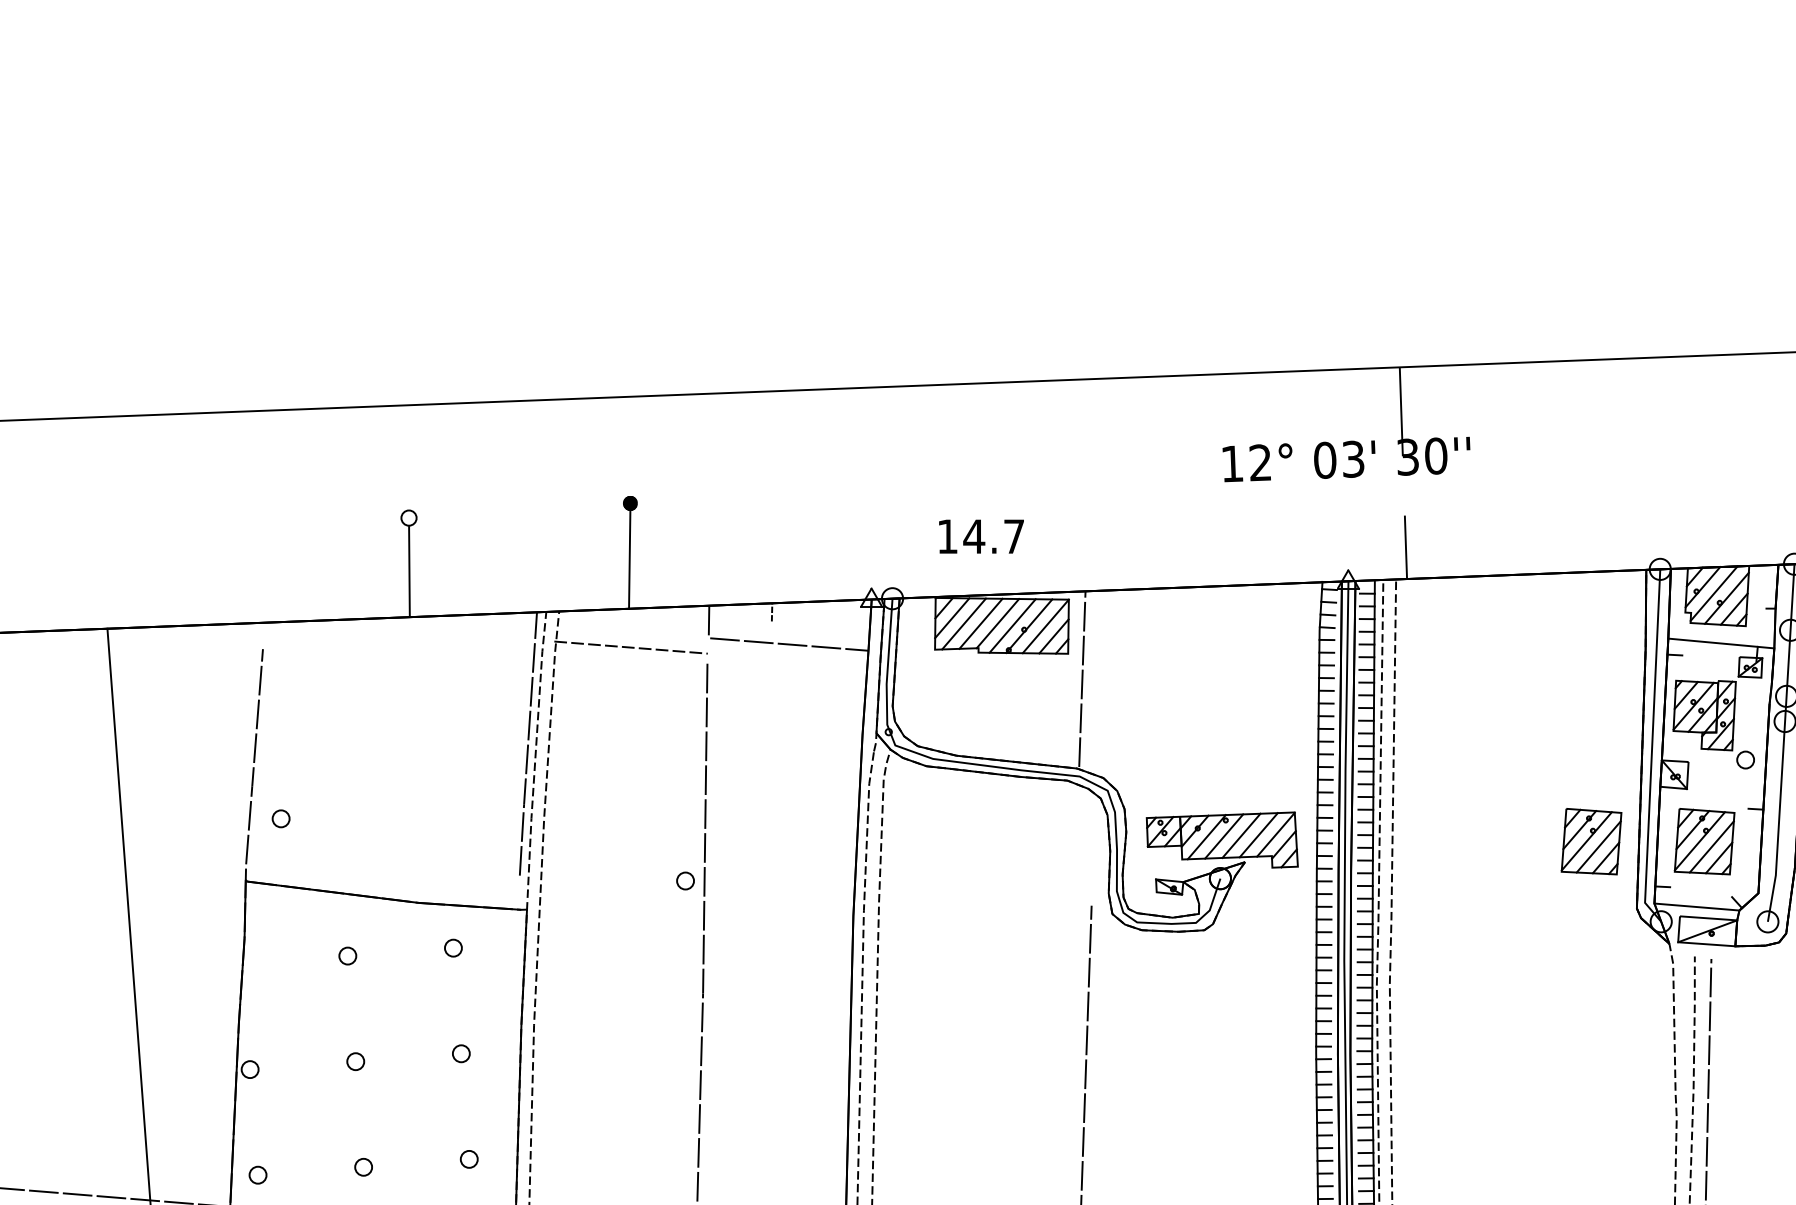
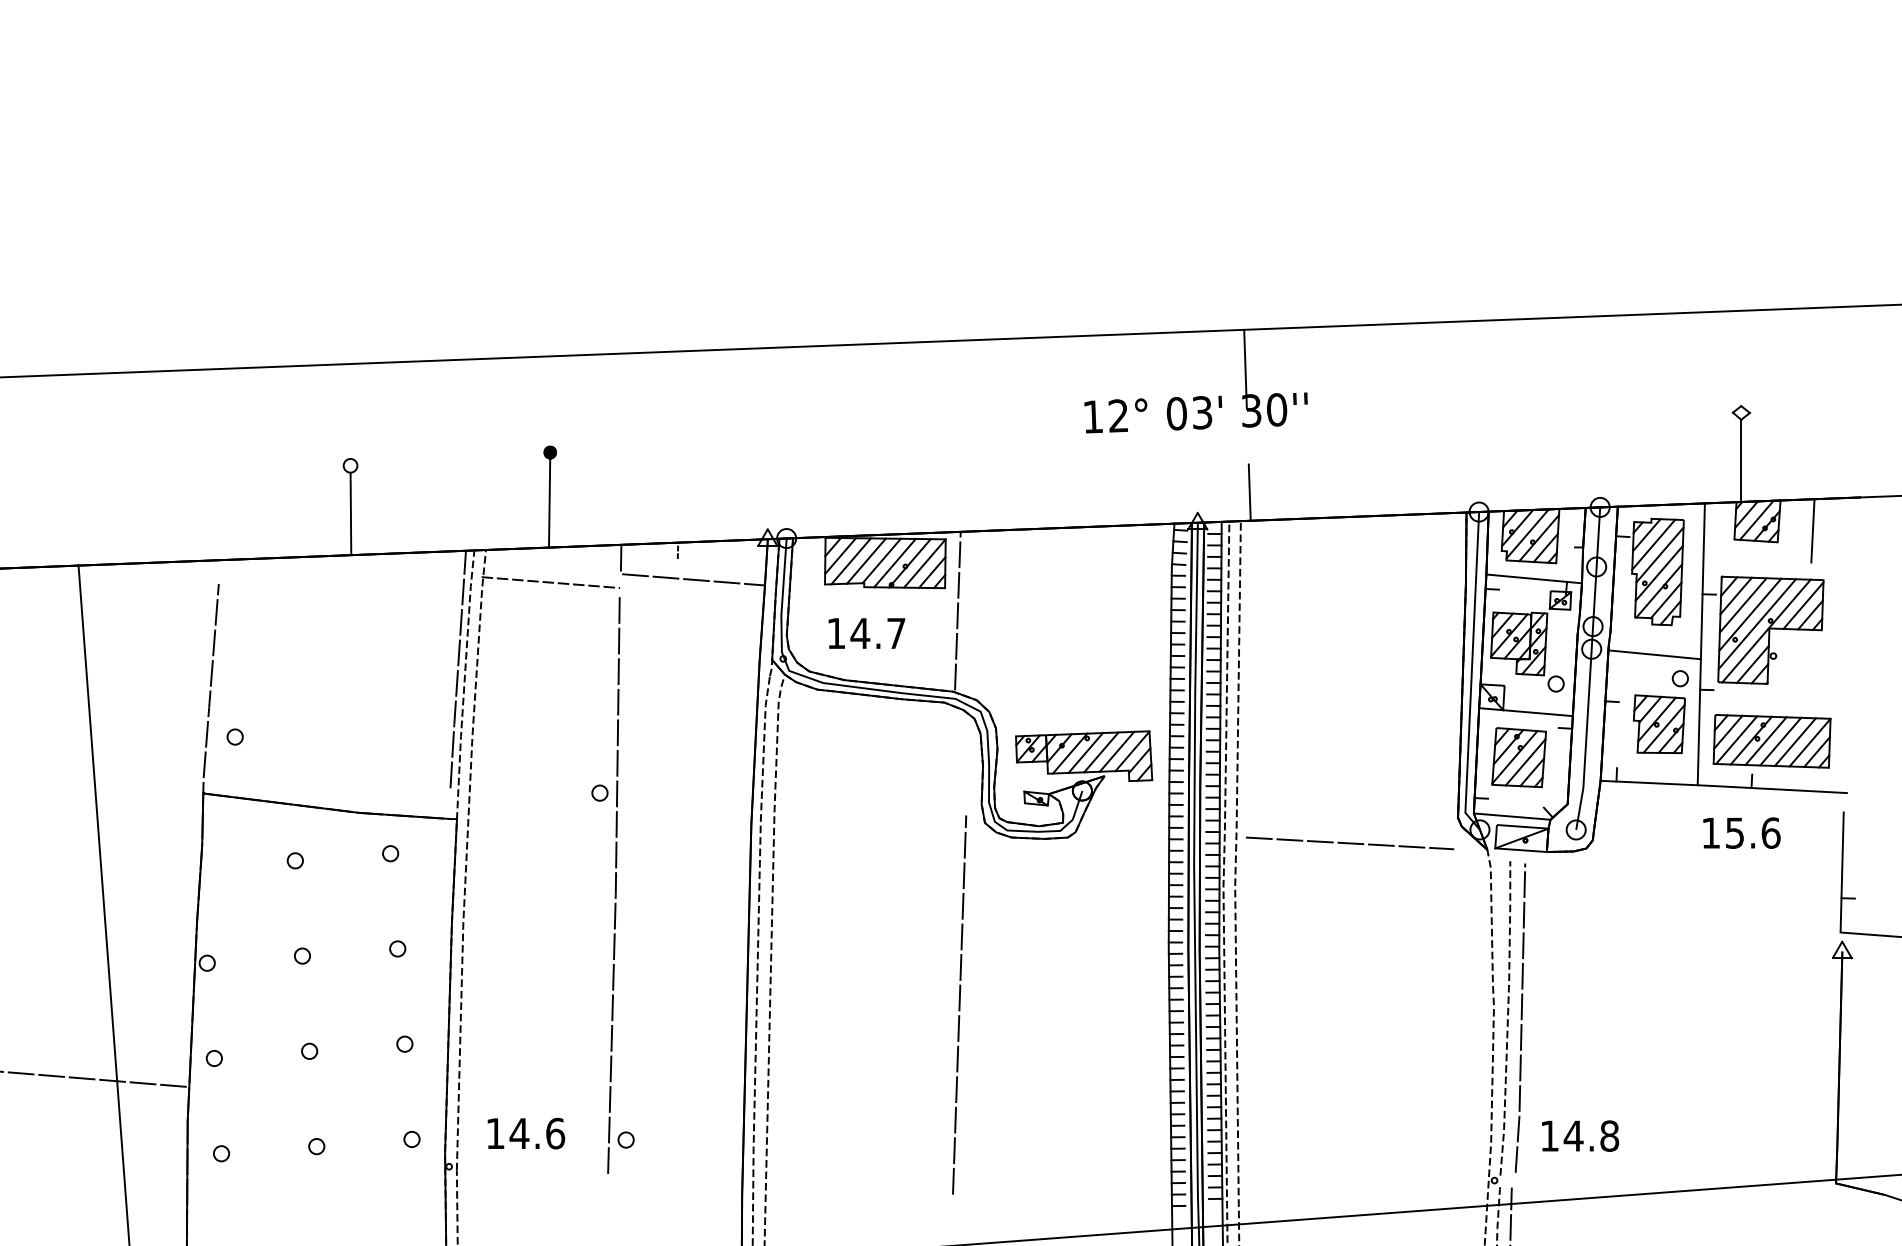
text: (981, 536) -> (866, 633), moved
line: (1724, 792) -> (1537, 713), added
part: (1590, 841) -> (1416, 757), removed
line: (1517, 936) -> (1350, 843), added

